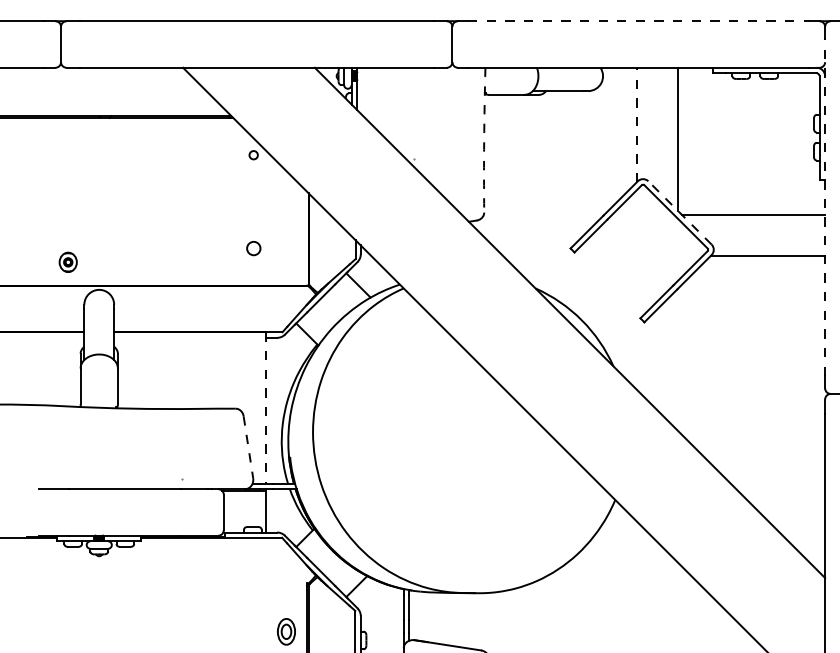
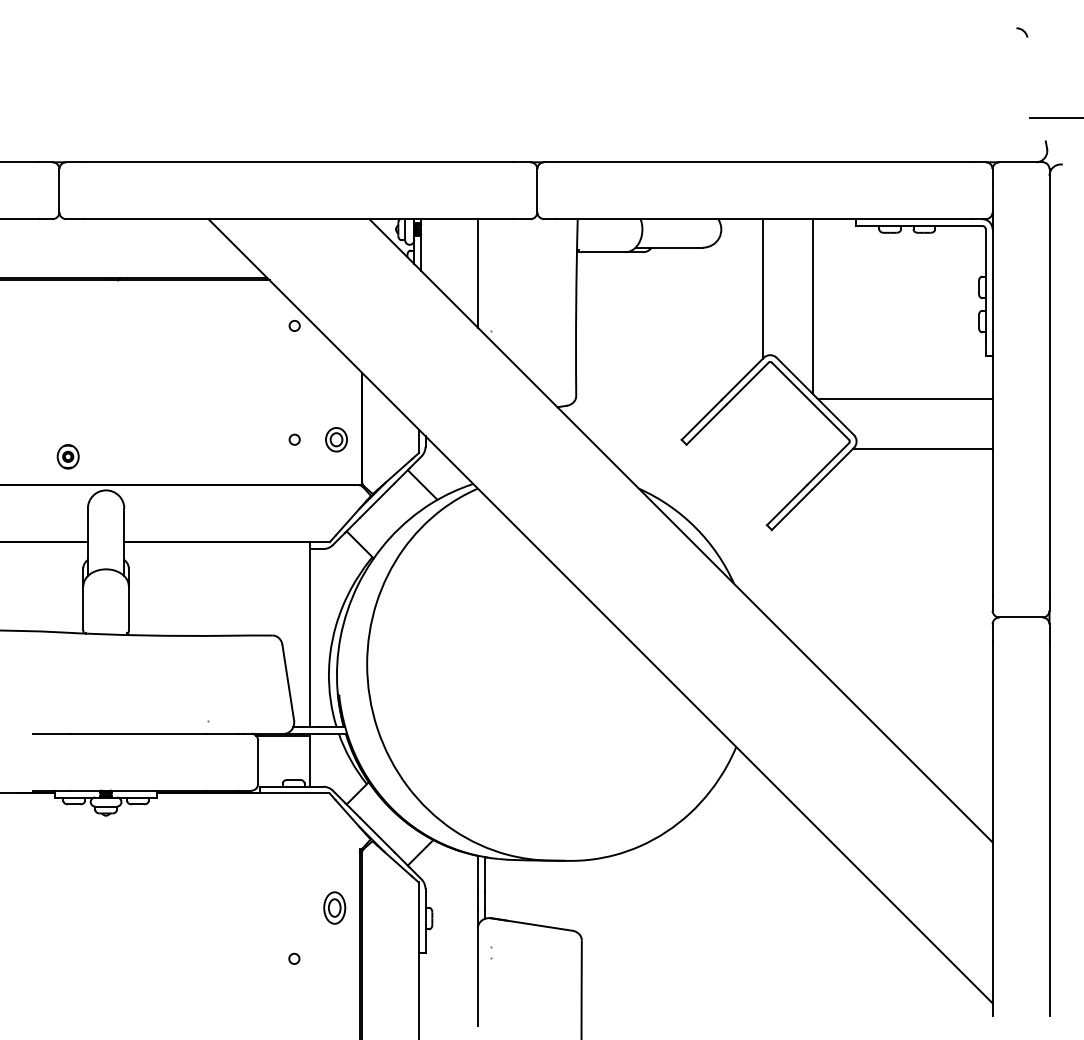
line: (639, 21) -> (765, 162), dashed -> solid
line: (403, 112) -> (477, 273), added
line: (636, 125) -> (762, 289), dashed -> solid
arc: (484, 140) -> (576, 307), dashed -> solid
line: (825, 207) -> (992, 389), dashed -> solid
line: (680, 212) -> (815, 396), dashed -> solid
circle: (253, 248) -> (294, 439), size x0.62
part: (287, 248) -> (336, 439), added
line: (265, 408) -> (309, 635), dashed -> solid
line: (248, 447) -> (288, 683), dashed -> solid

